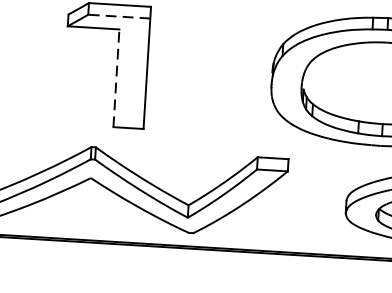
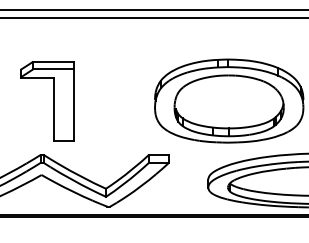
line: (119, 17) -> (53, 69), dashed -> solid
line: (116, 78) -> (54, 109), dashed -> solid

